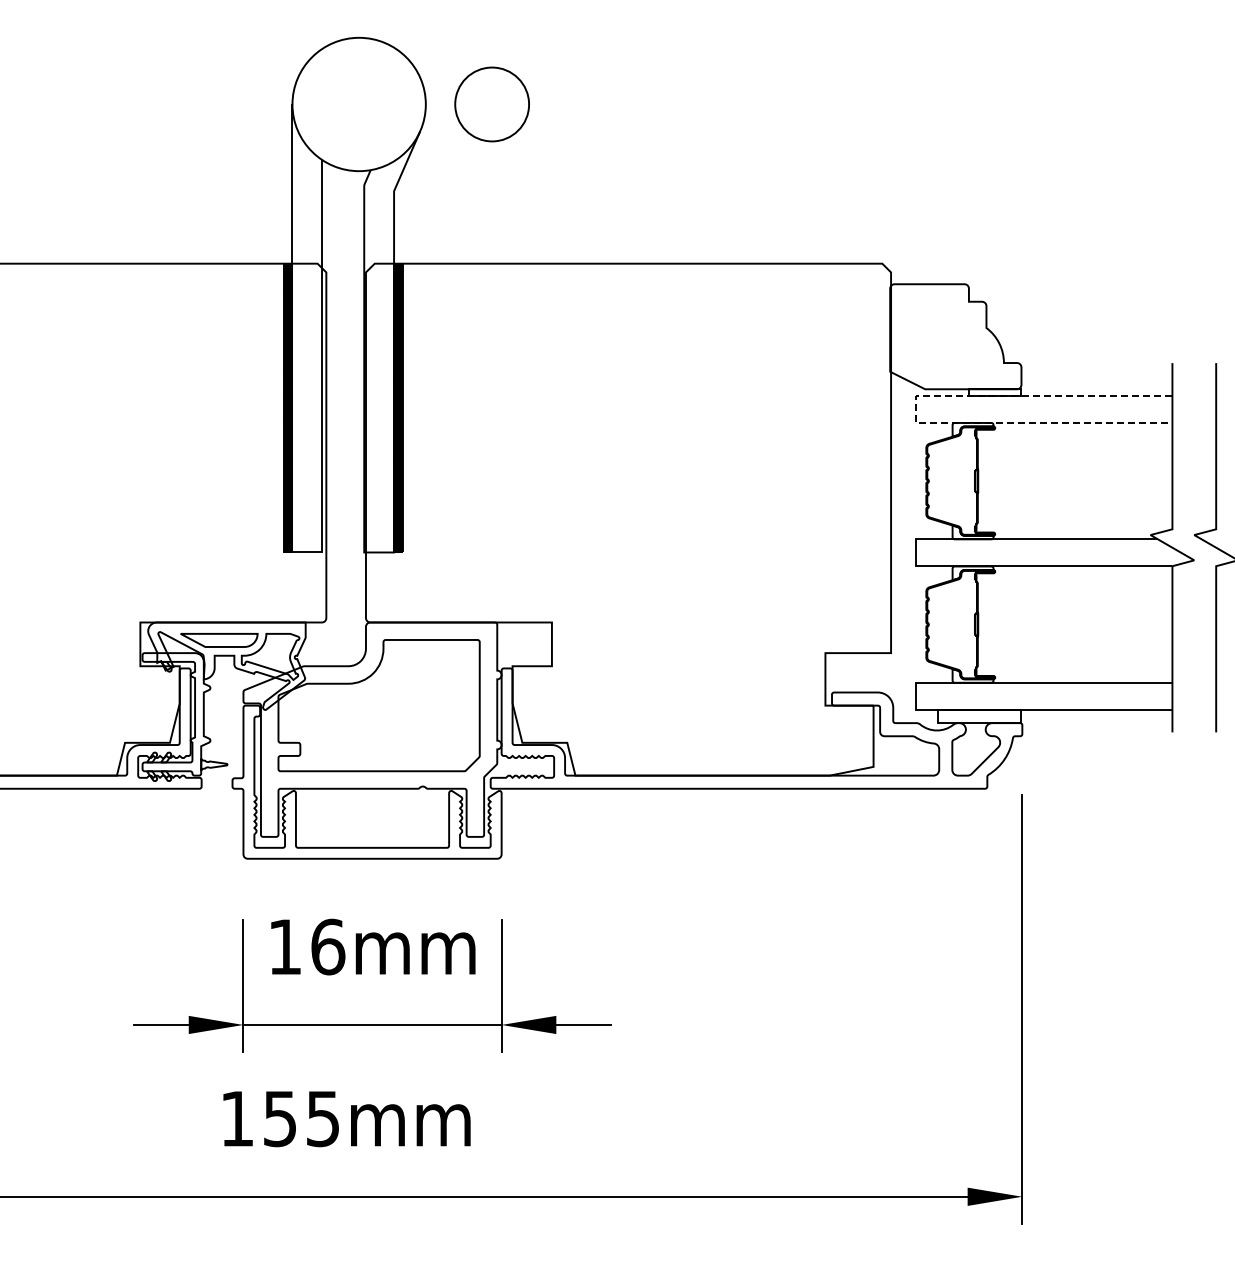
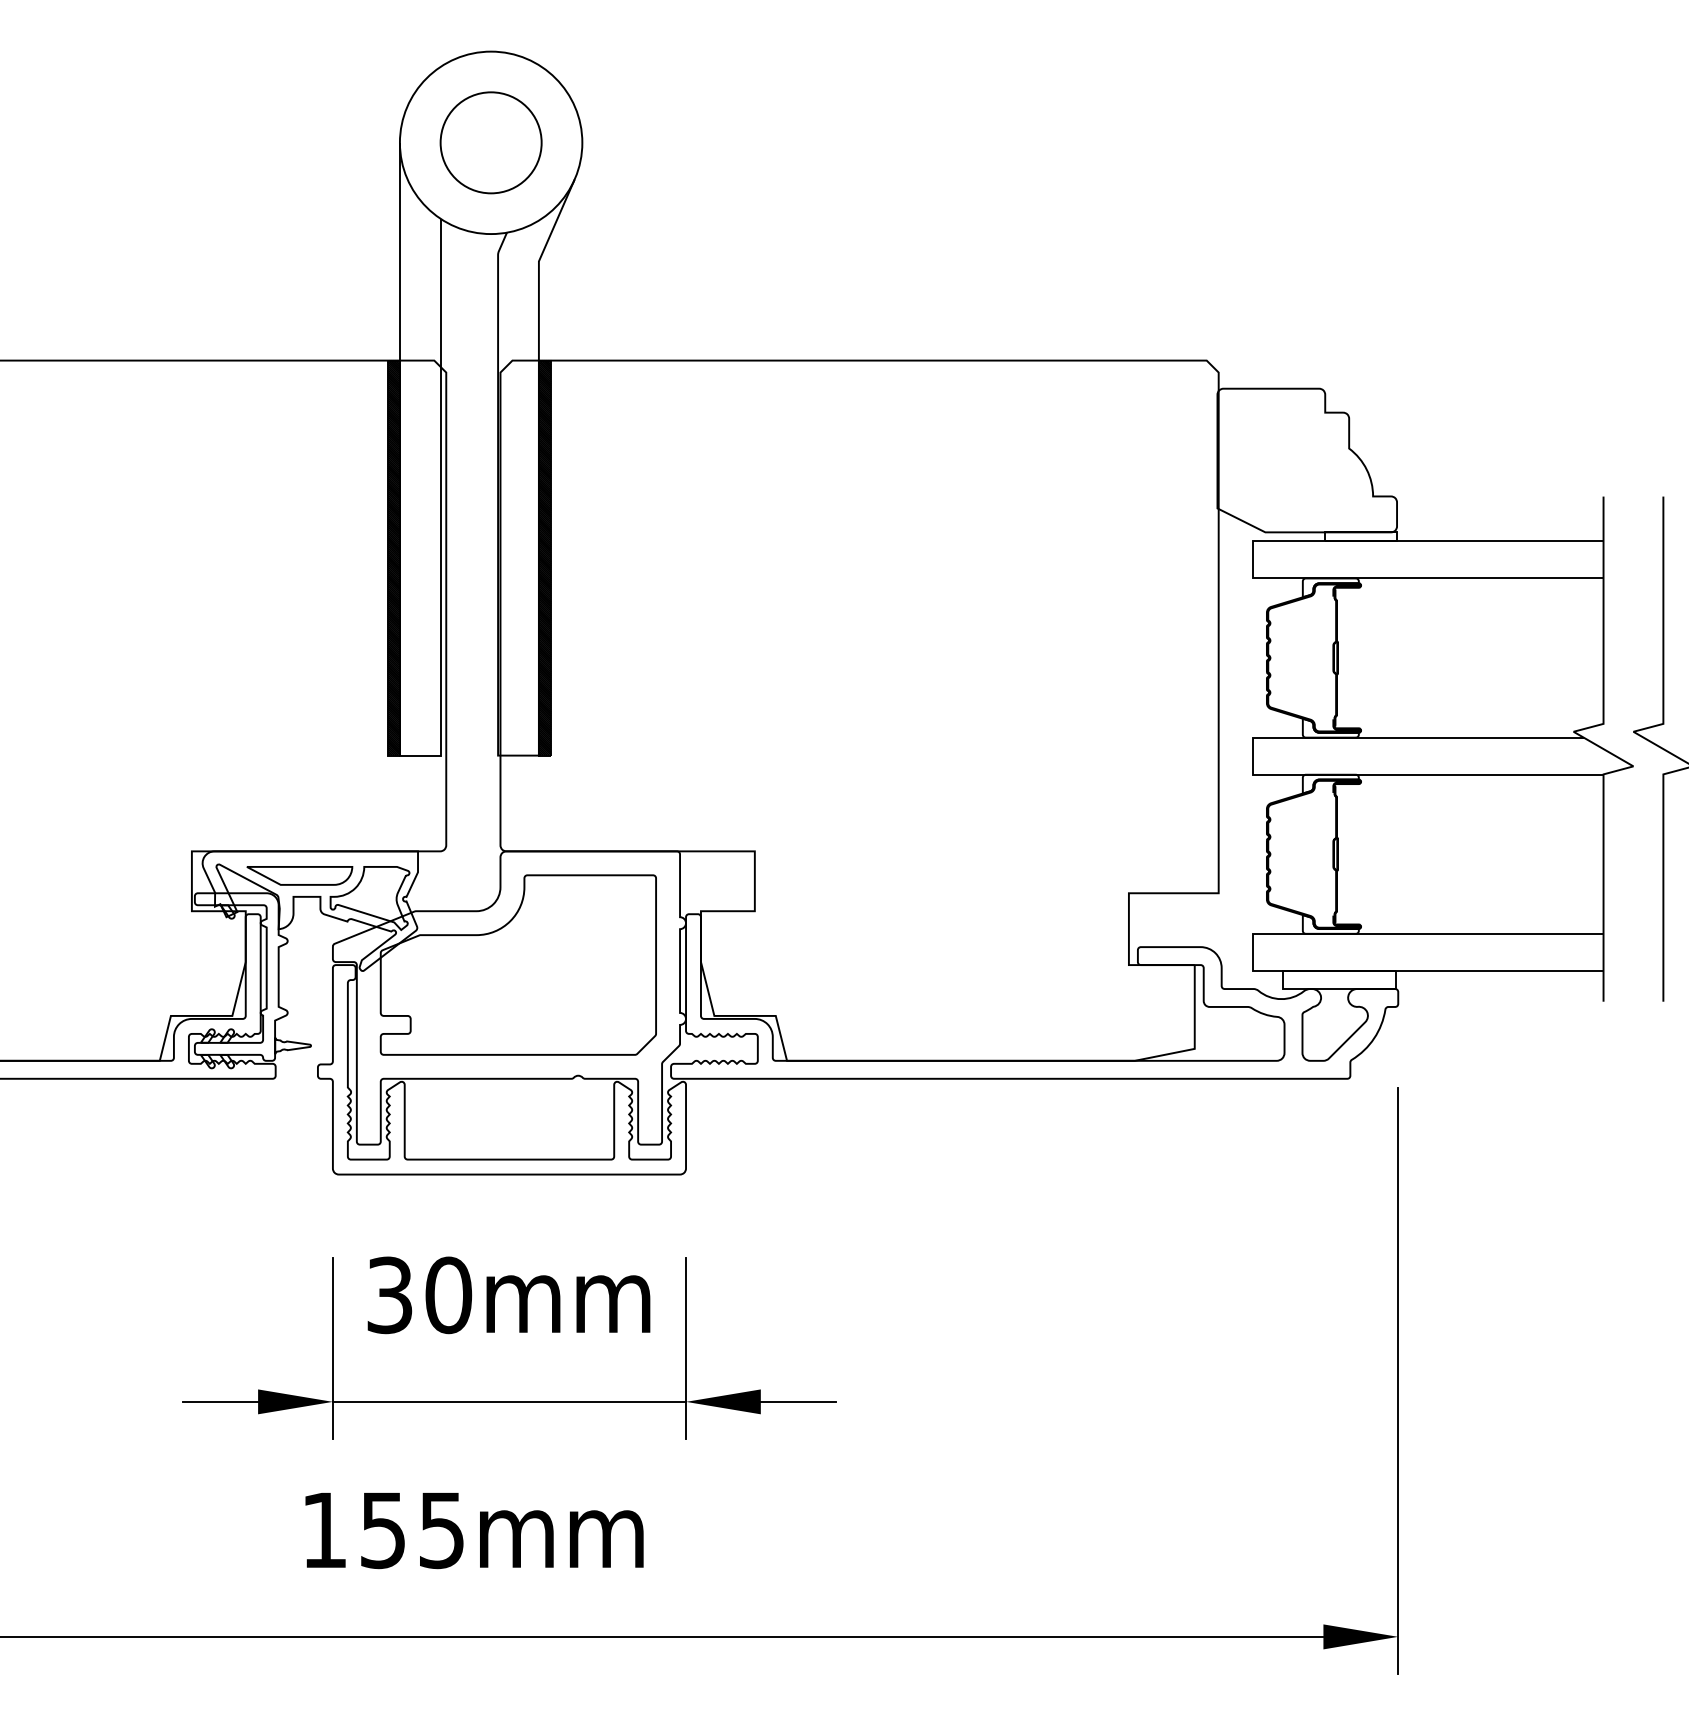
circle: (491, 104) -> (490, 142), moved
line: (916, 409) -> (1253, 560), dashed -> solid
text: (307, 946) -> (420, 1294), 16mm -> 30mm

